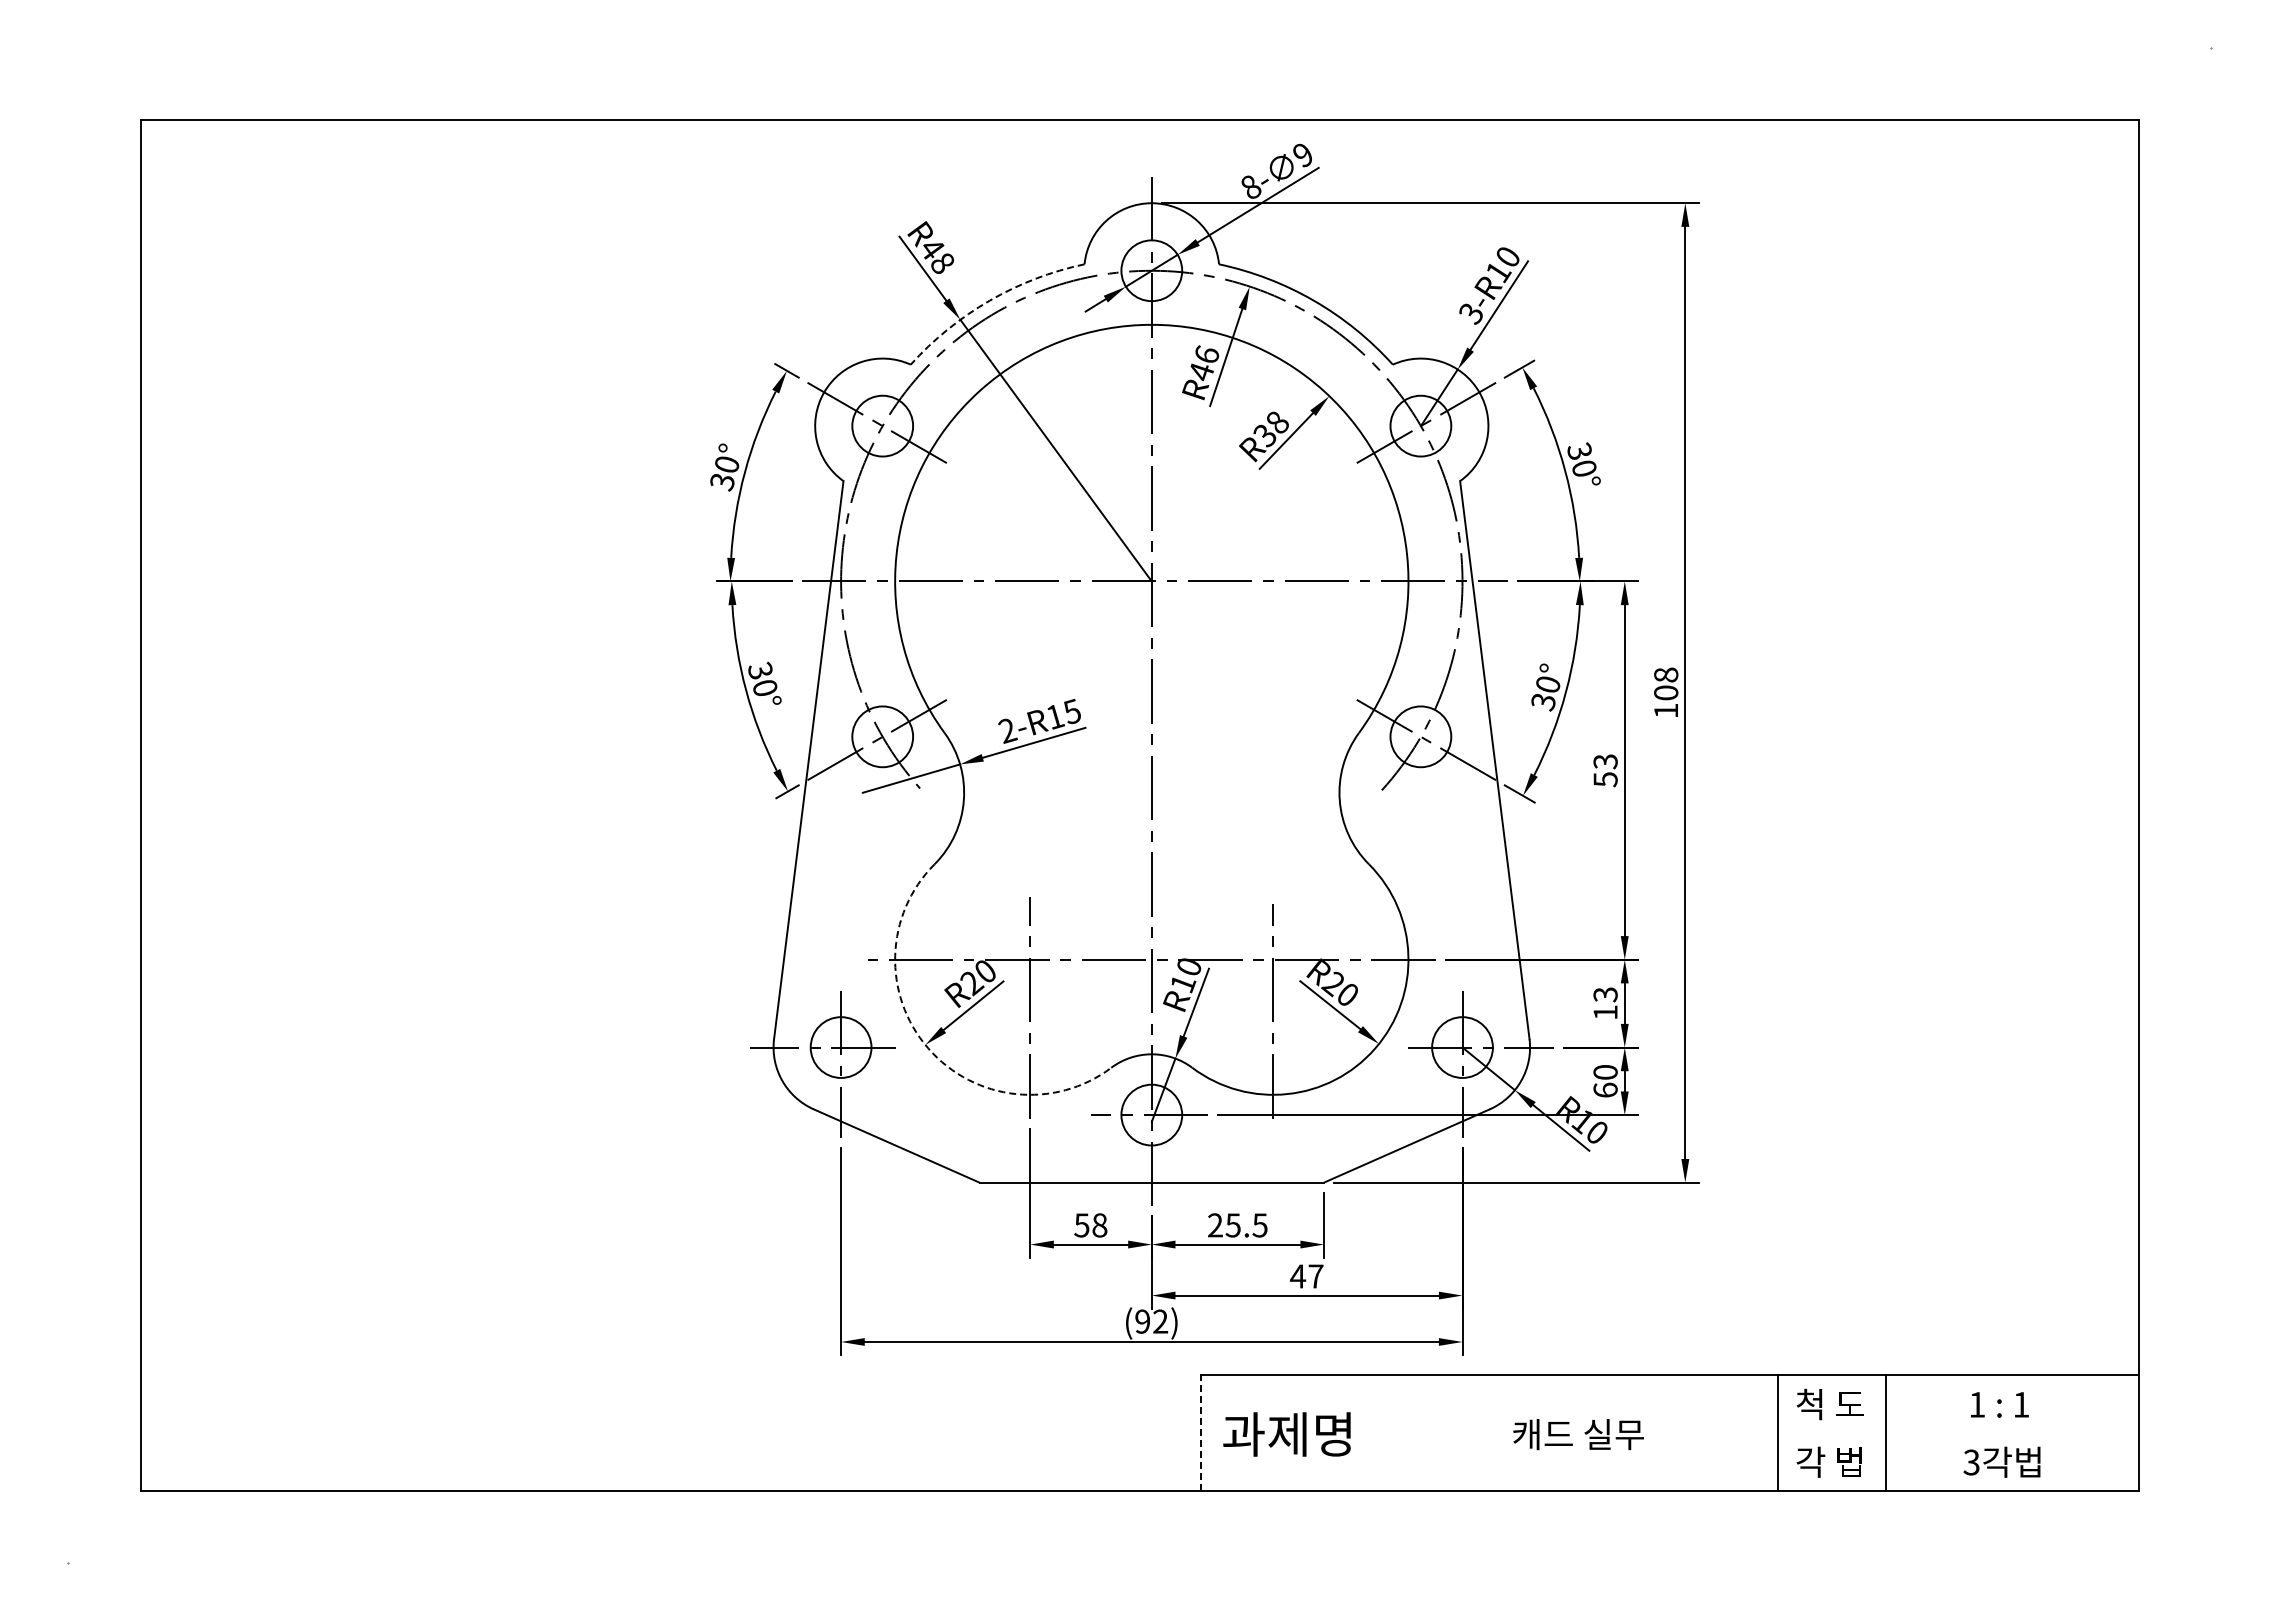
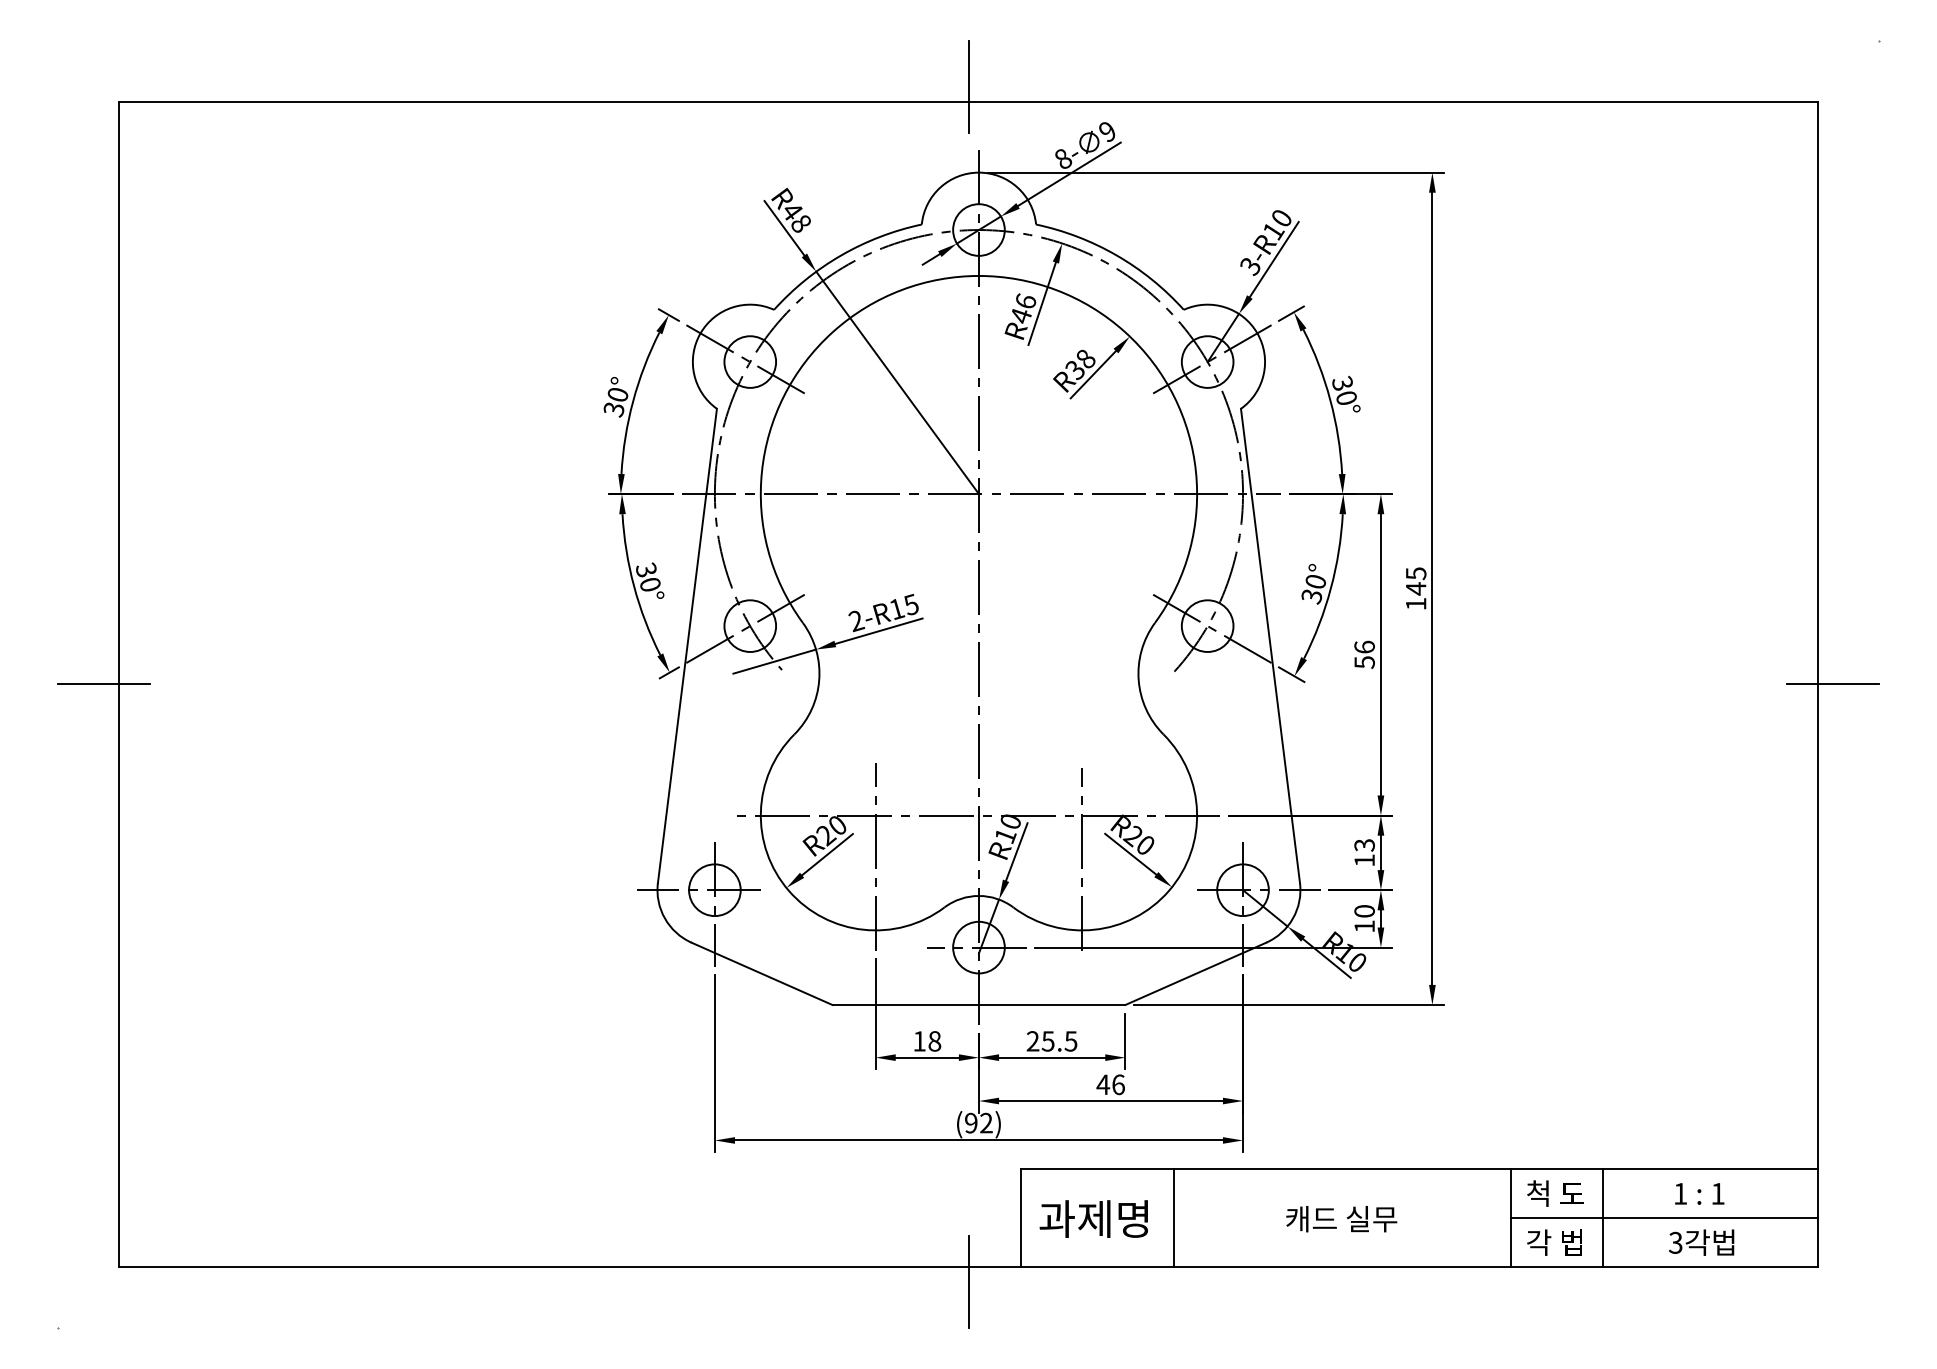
line: (1139, 102) -> (968, 87), added
arc: (989, 300) -> (841, 255), dashed -> solid
text: (1666, 684) -> (1416, 581), 108 -> 145
text: (1605, 761) -> (1364, 647), 53 -> 56
line: (122, 805) -> (104, 684), added
line: (2156, 805) -> (1832, 684), added
arc: (928, 1048) -> (789, 891), dashed -> solid
text: (1605, 1089) -> (1364, 925), 60 -> 10
text: (1081, 1225) -> (919, 1041), 58 -> 18
text: (1315, 1276) -> (1118, 1084), 47 -> 46
line: (1381, 1432) -> (1174, 1217), added
line: (1200, 1433) -> (1020, 1218), dashed -> solid
line: (1957, 1433) -> (1663, 1218), added
line: (1139, 1508) -> (968, 1281), added

